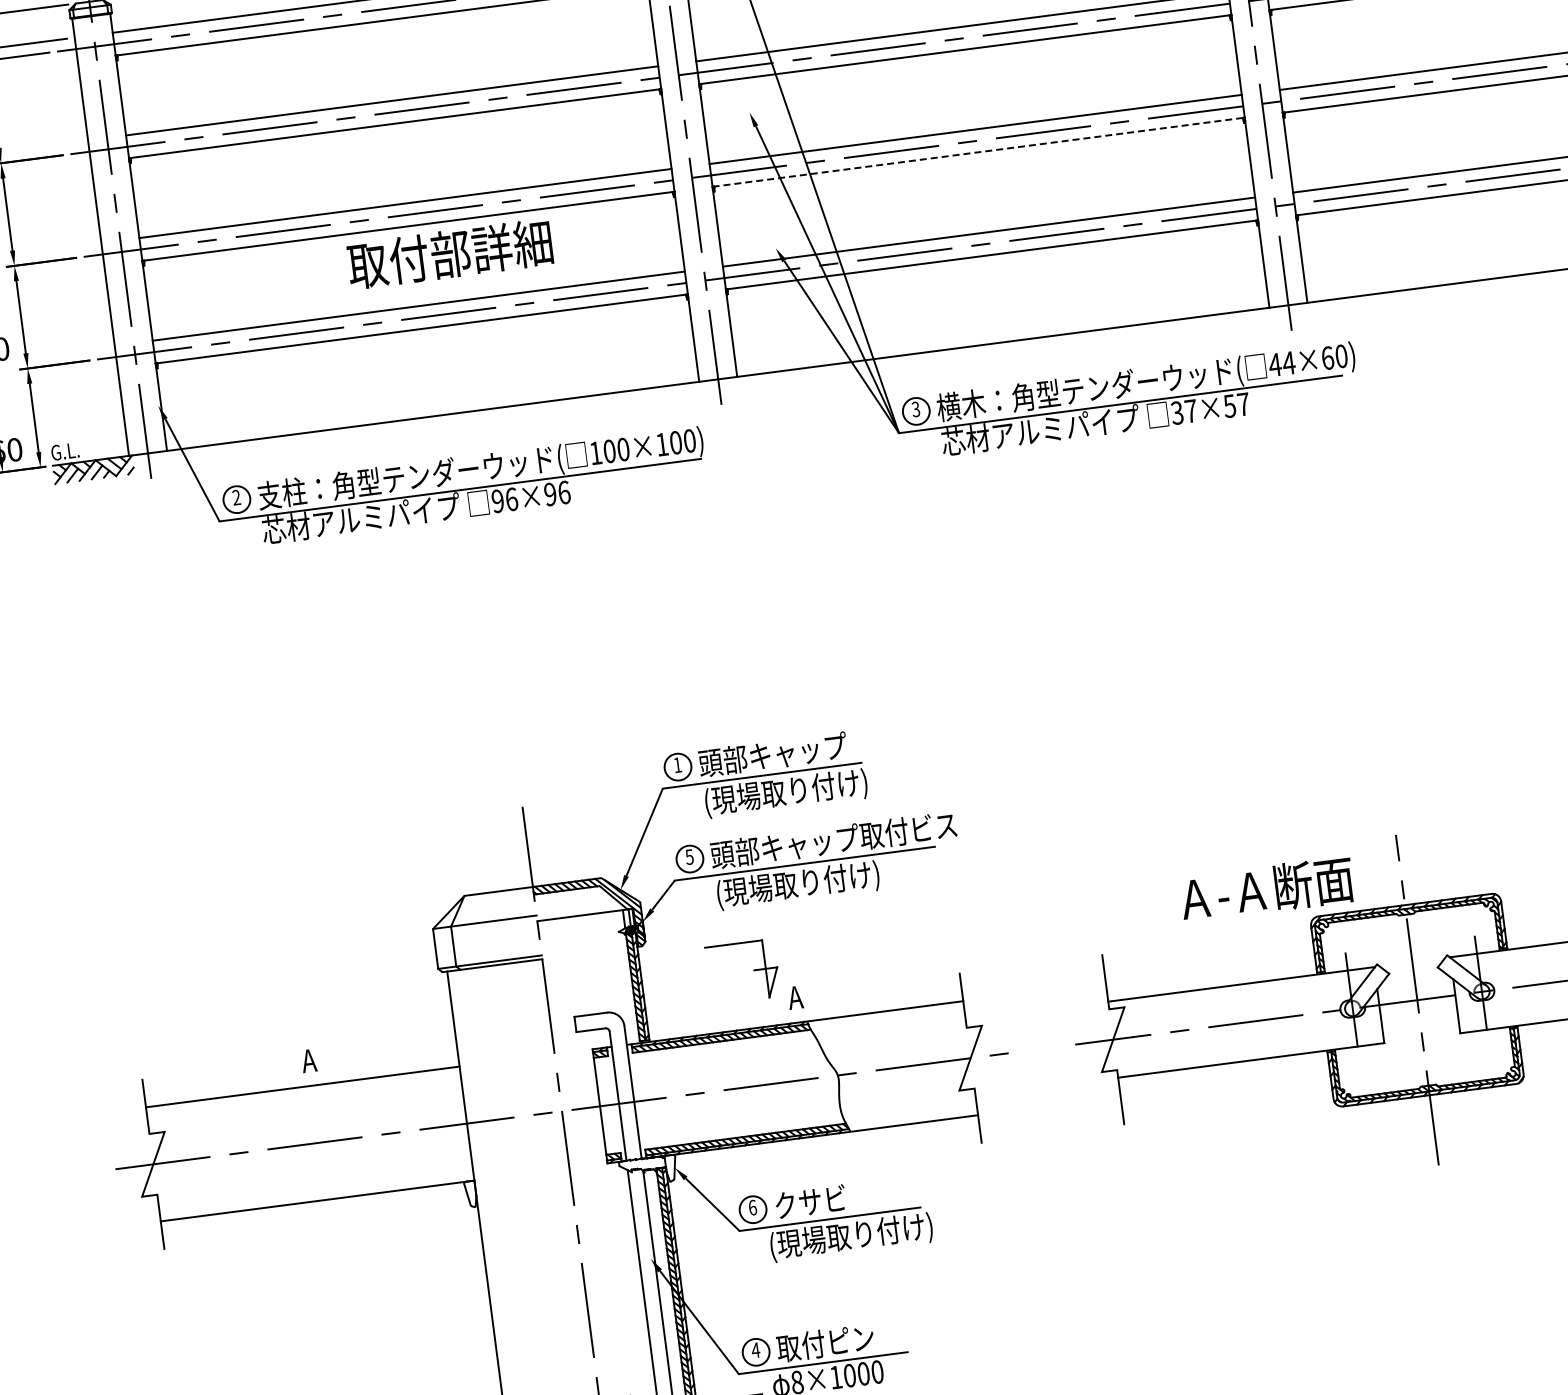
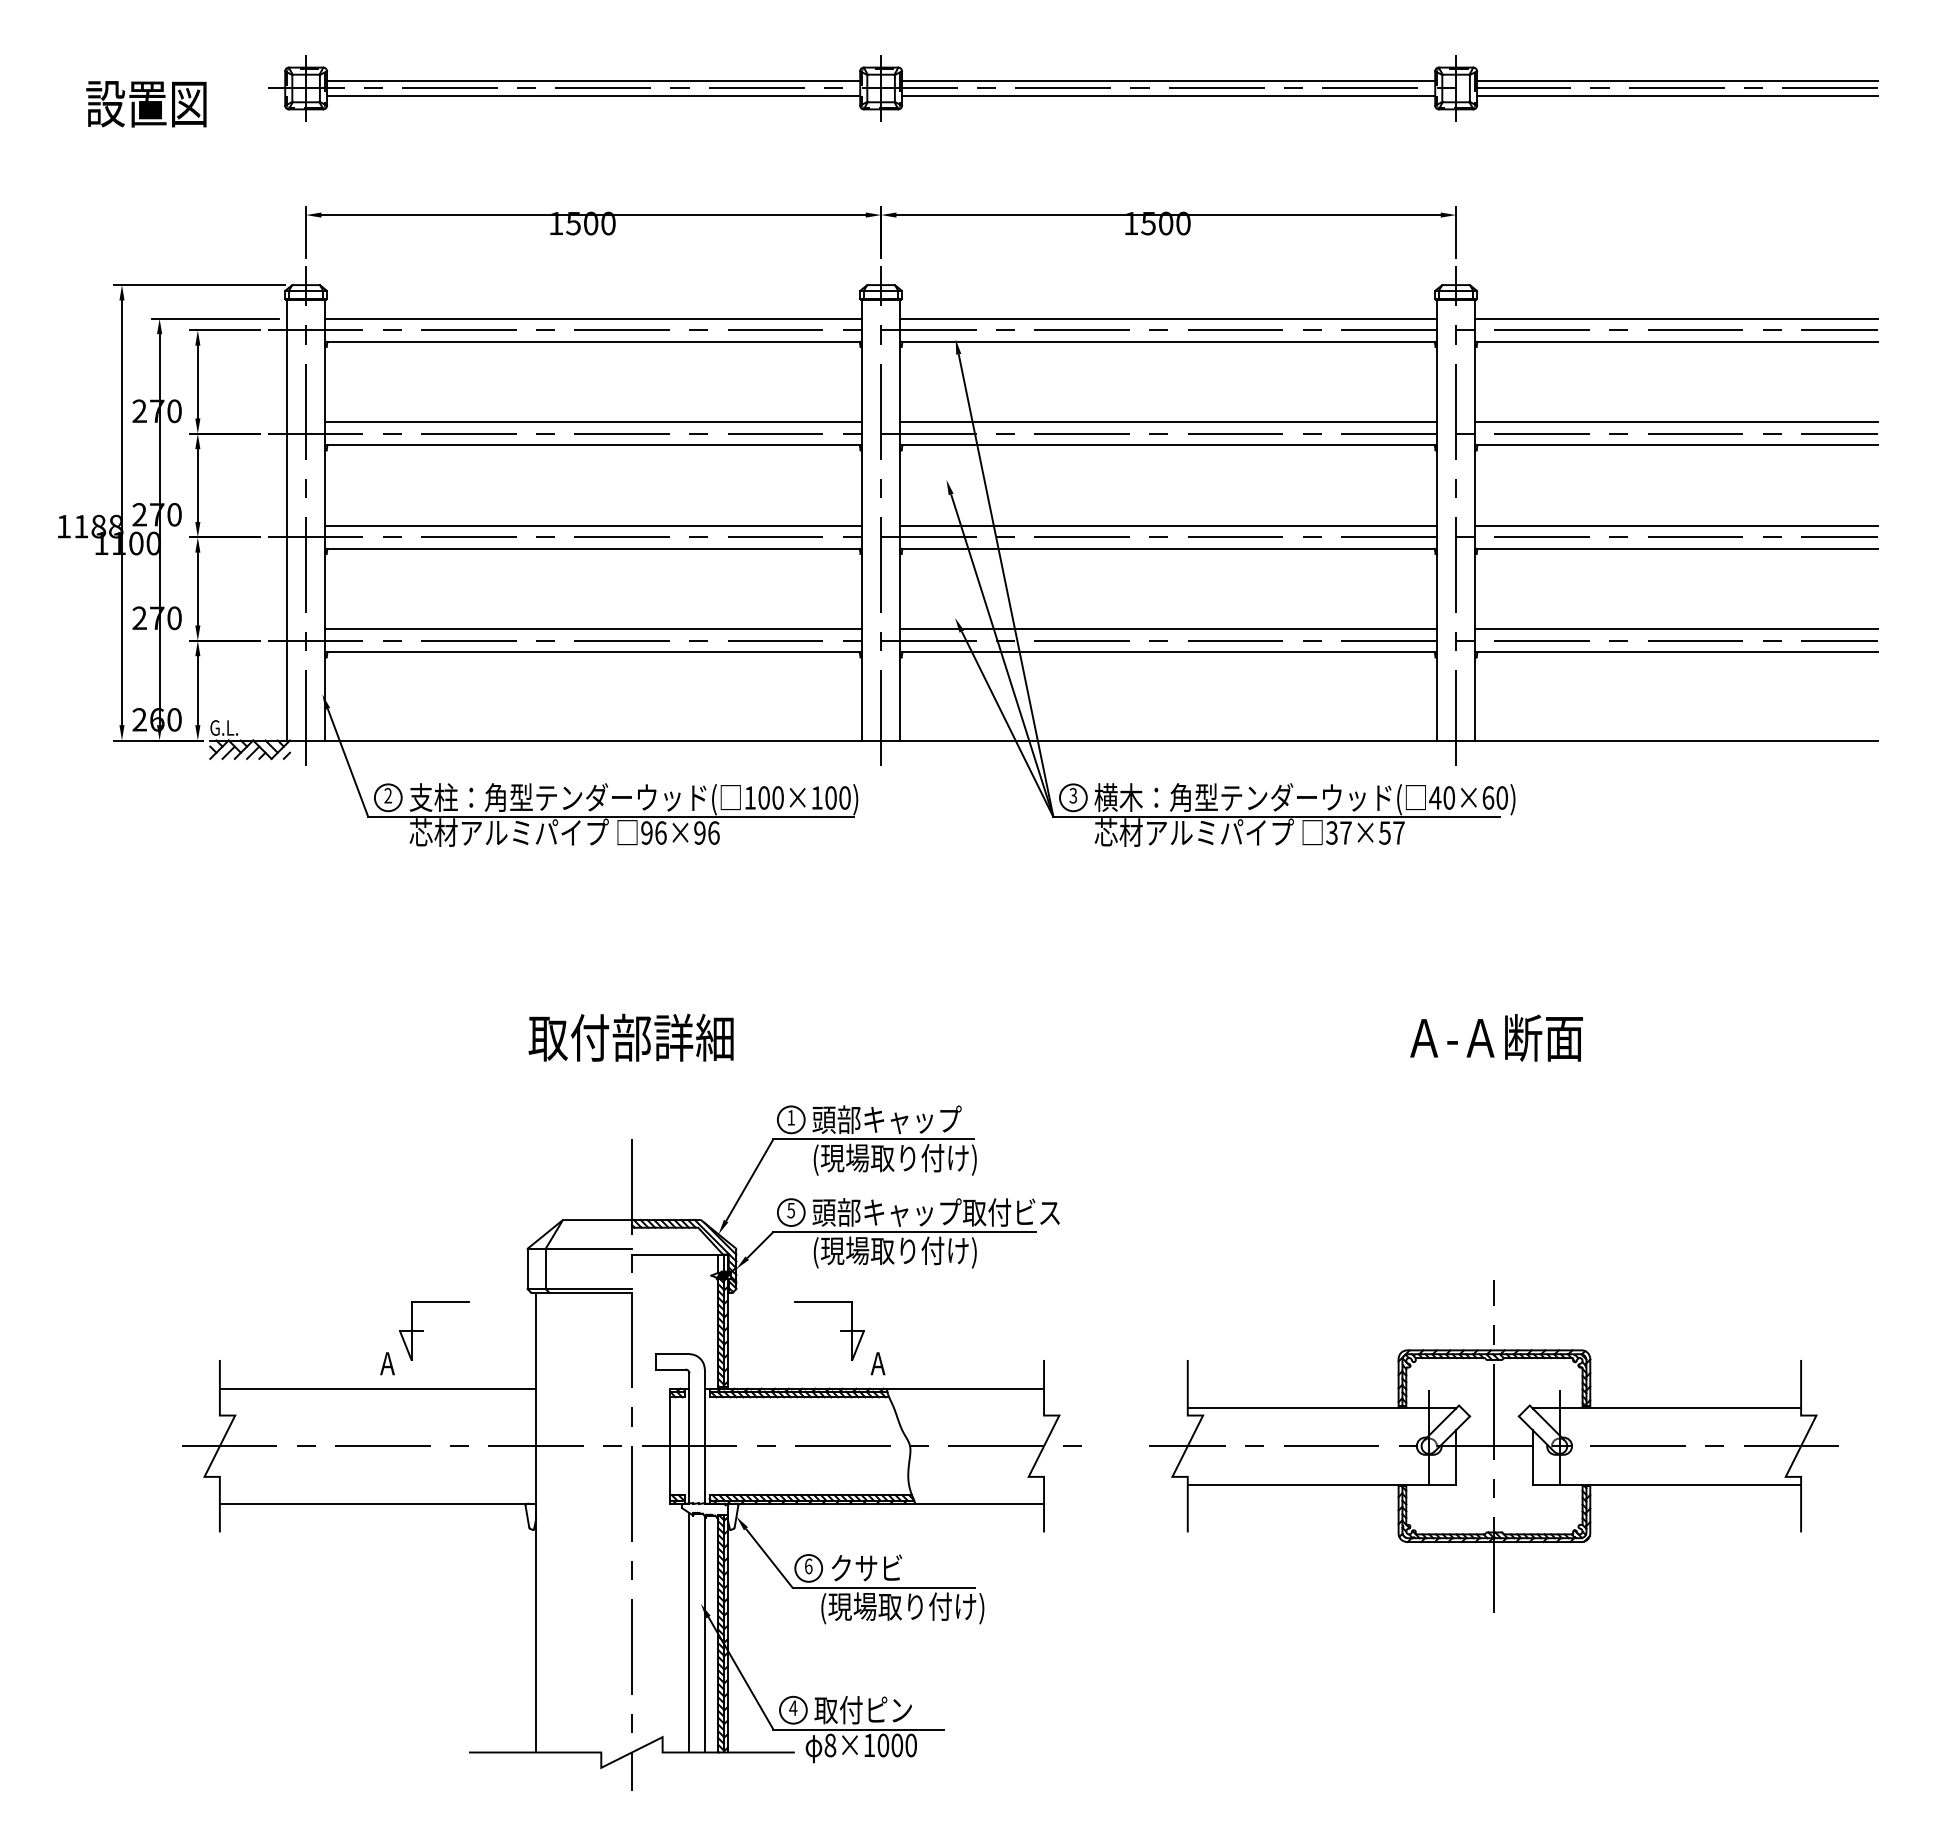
line: (979, 151) -> (1169, 548), dashed -> solid
text: (449, 253) -> (630, 1037), moved
text: (1288, 362) -> (1448, 797), 44×60) -> 40×60)
text: (1266, 888) -> (1496, 1037), moved
part: (340, 1023) -> (423, 1330), added

